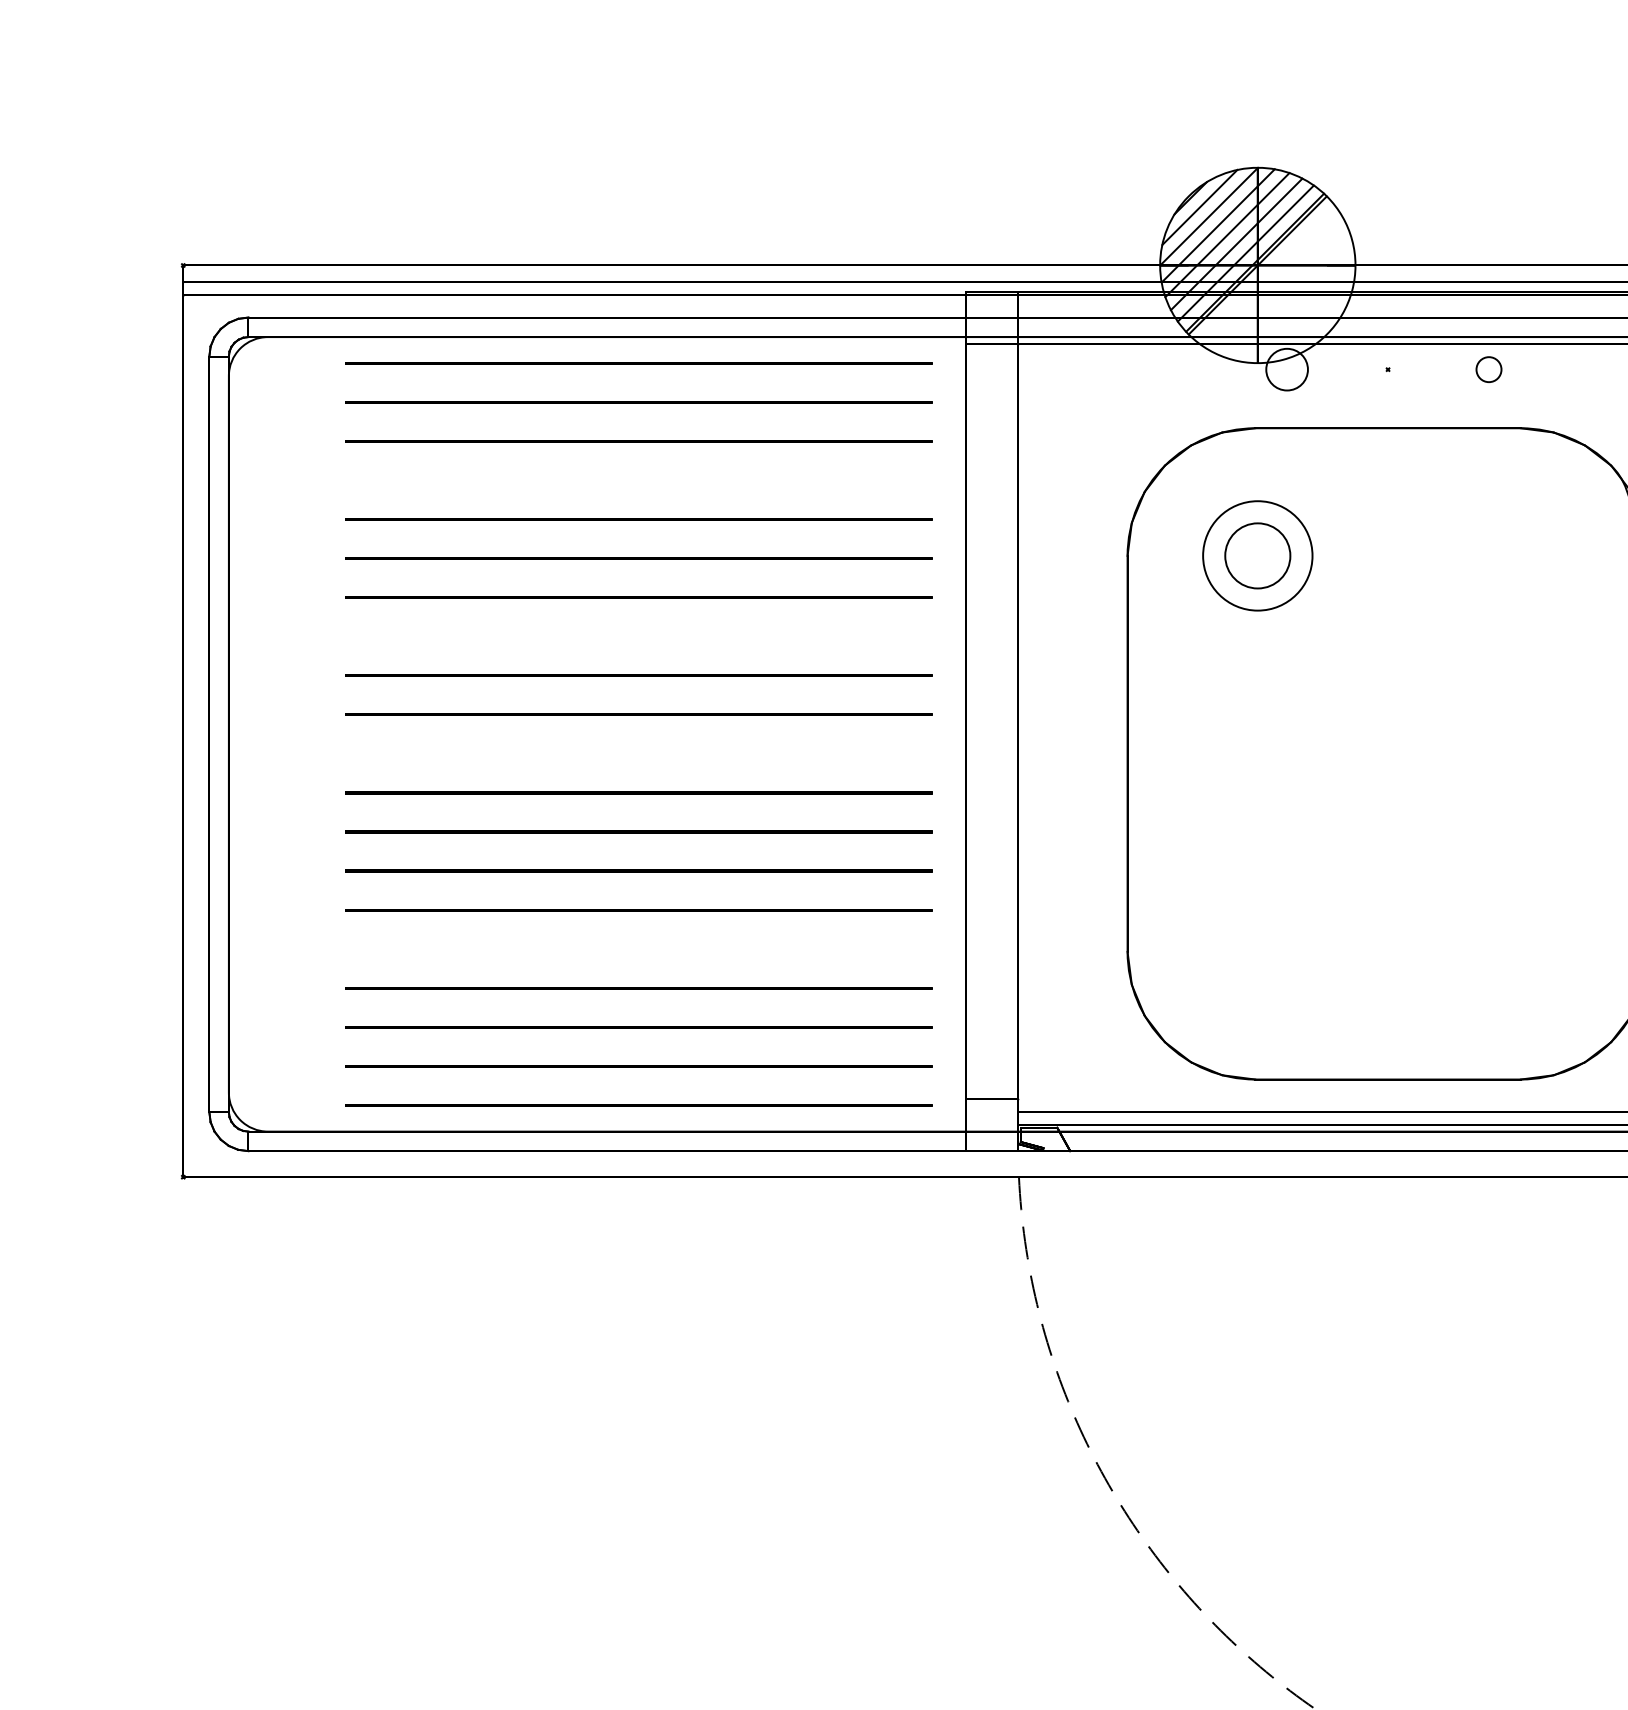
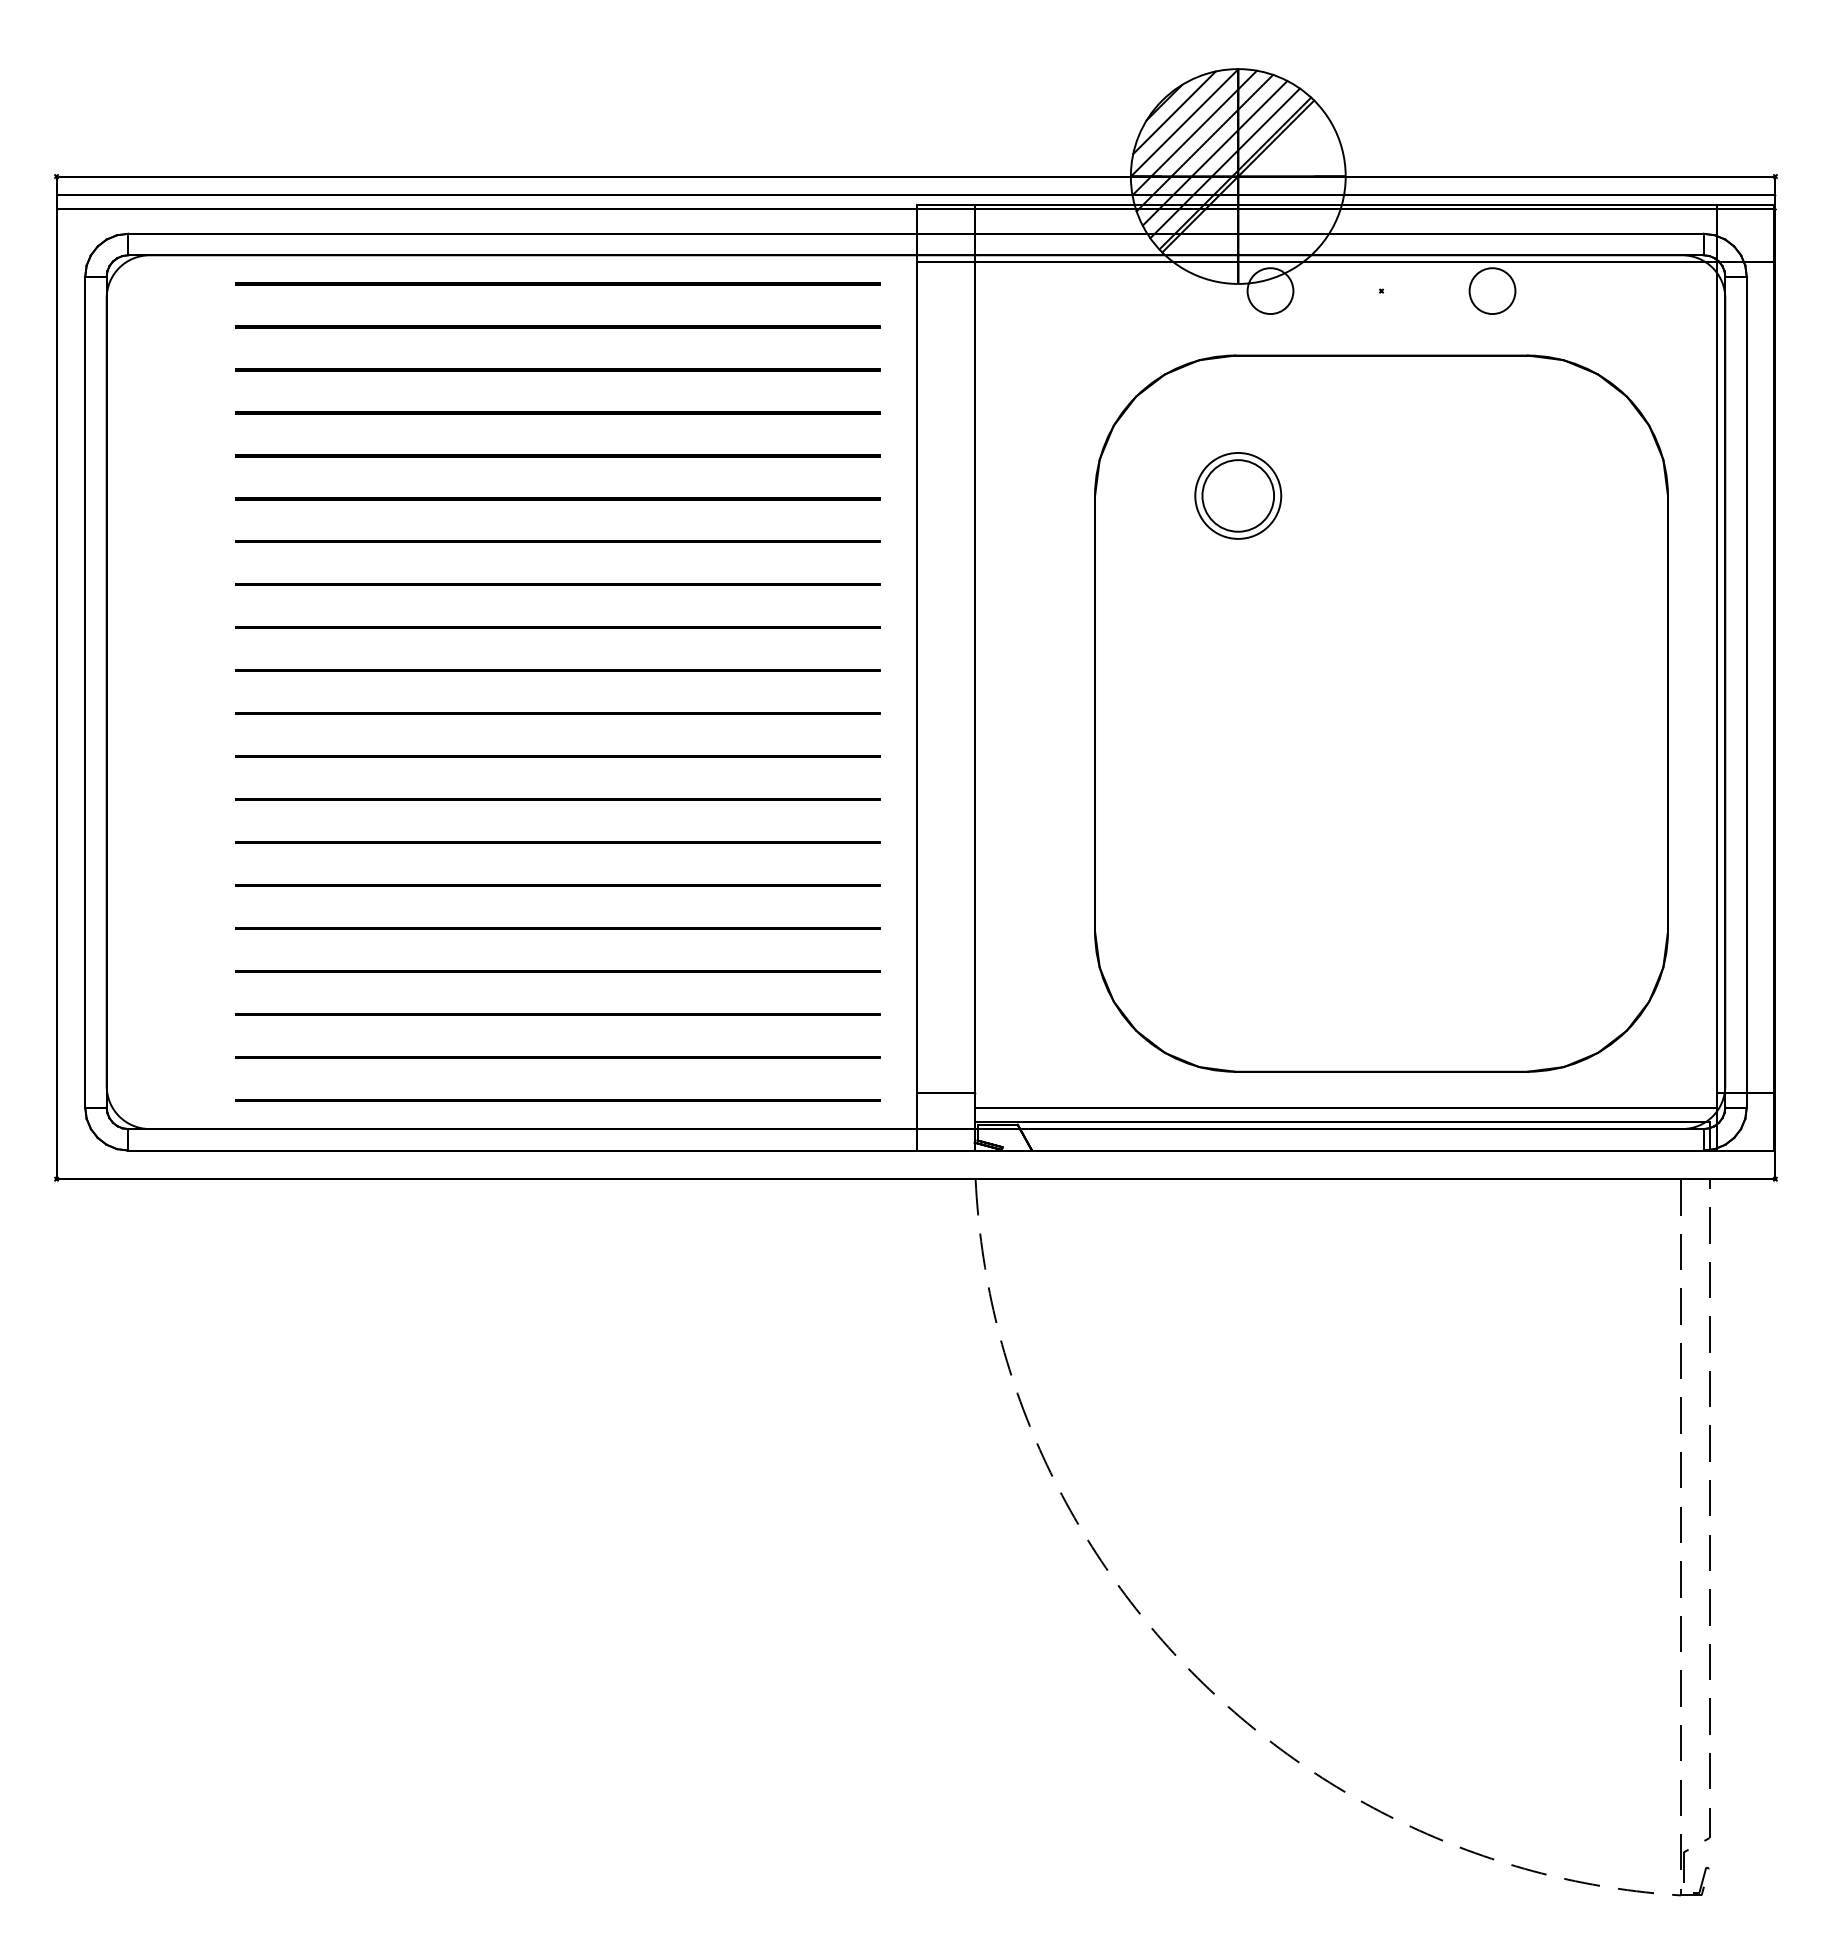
circle: (1488, 370) -> (1492, 291), size x1.67
line: (638, 480) -> (557, 412), added
circle: (1258, 555) -> (1238, 495), size x0.71
line: (638, 636) -> (557, 584), added
line: (638, 753) -> (557, 713), added
line: (638, 949) -> (557, 928), added

